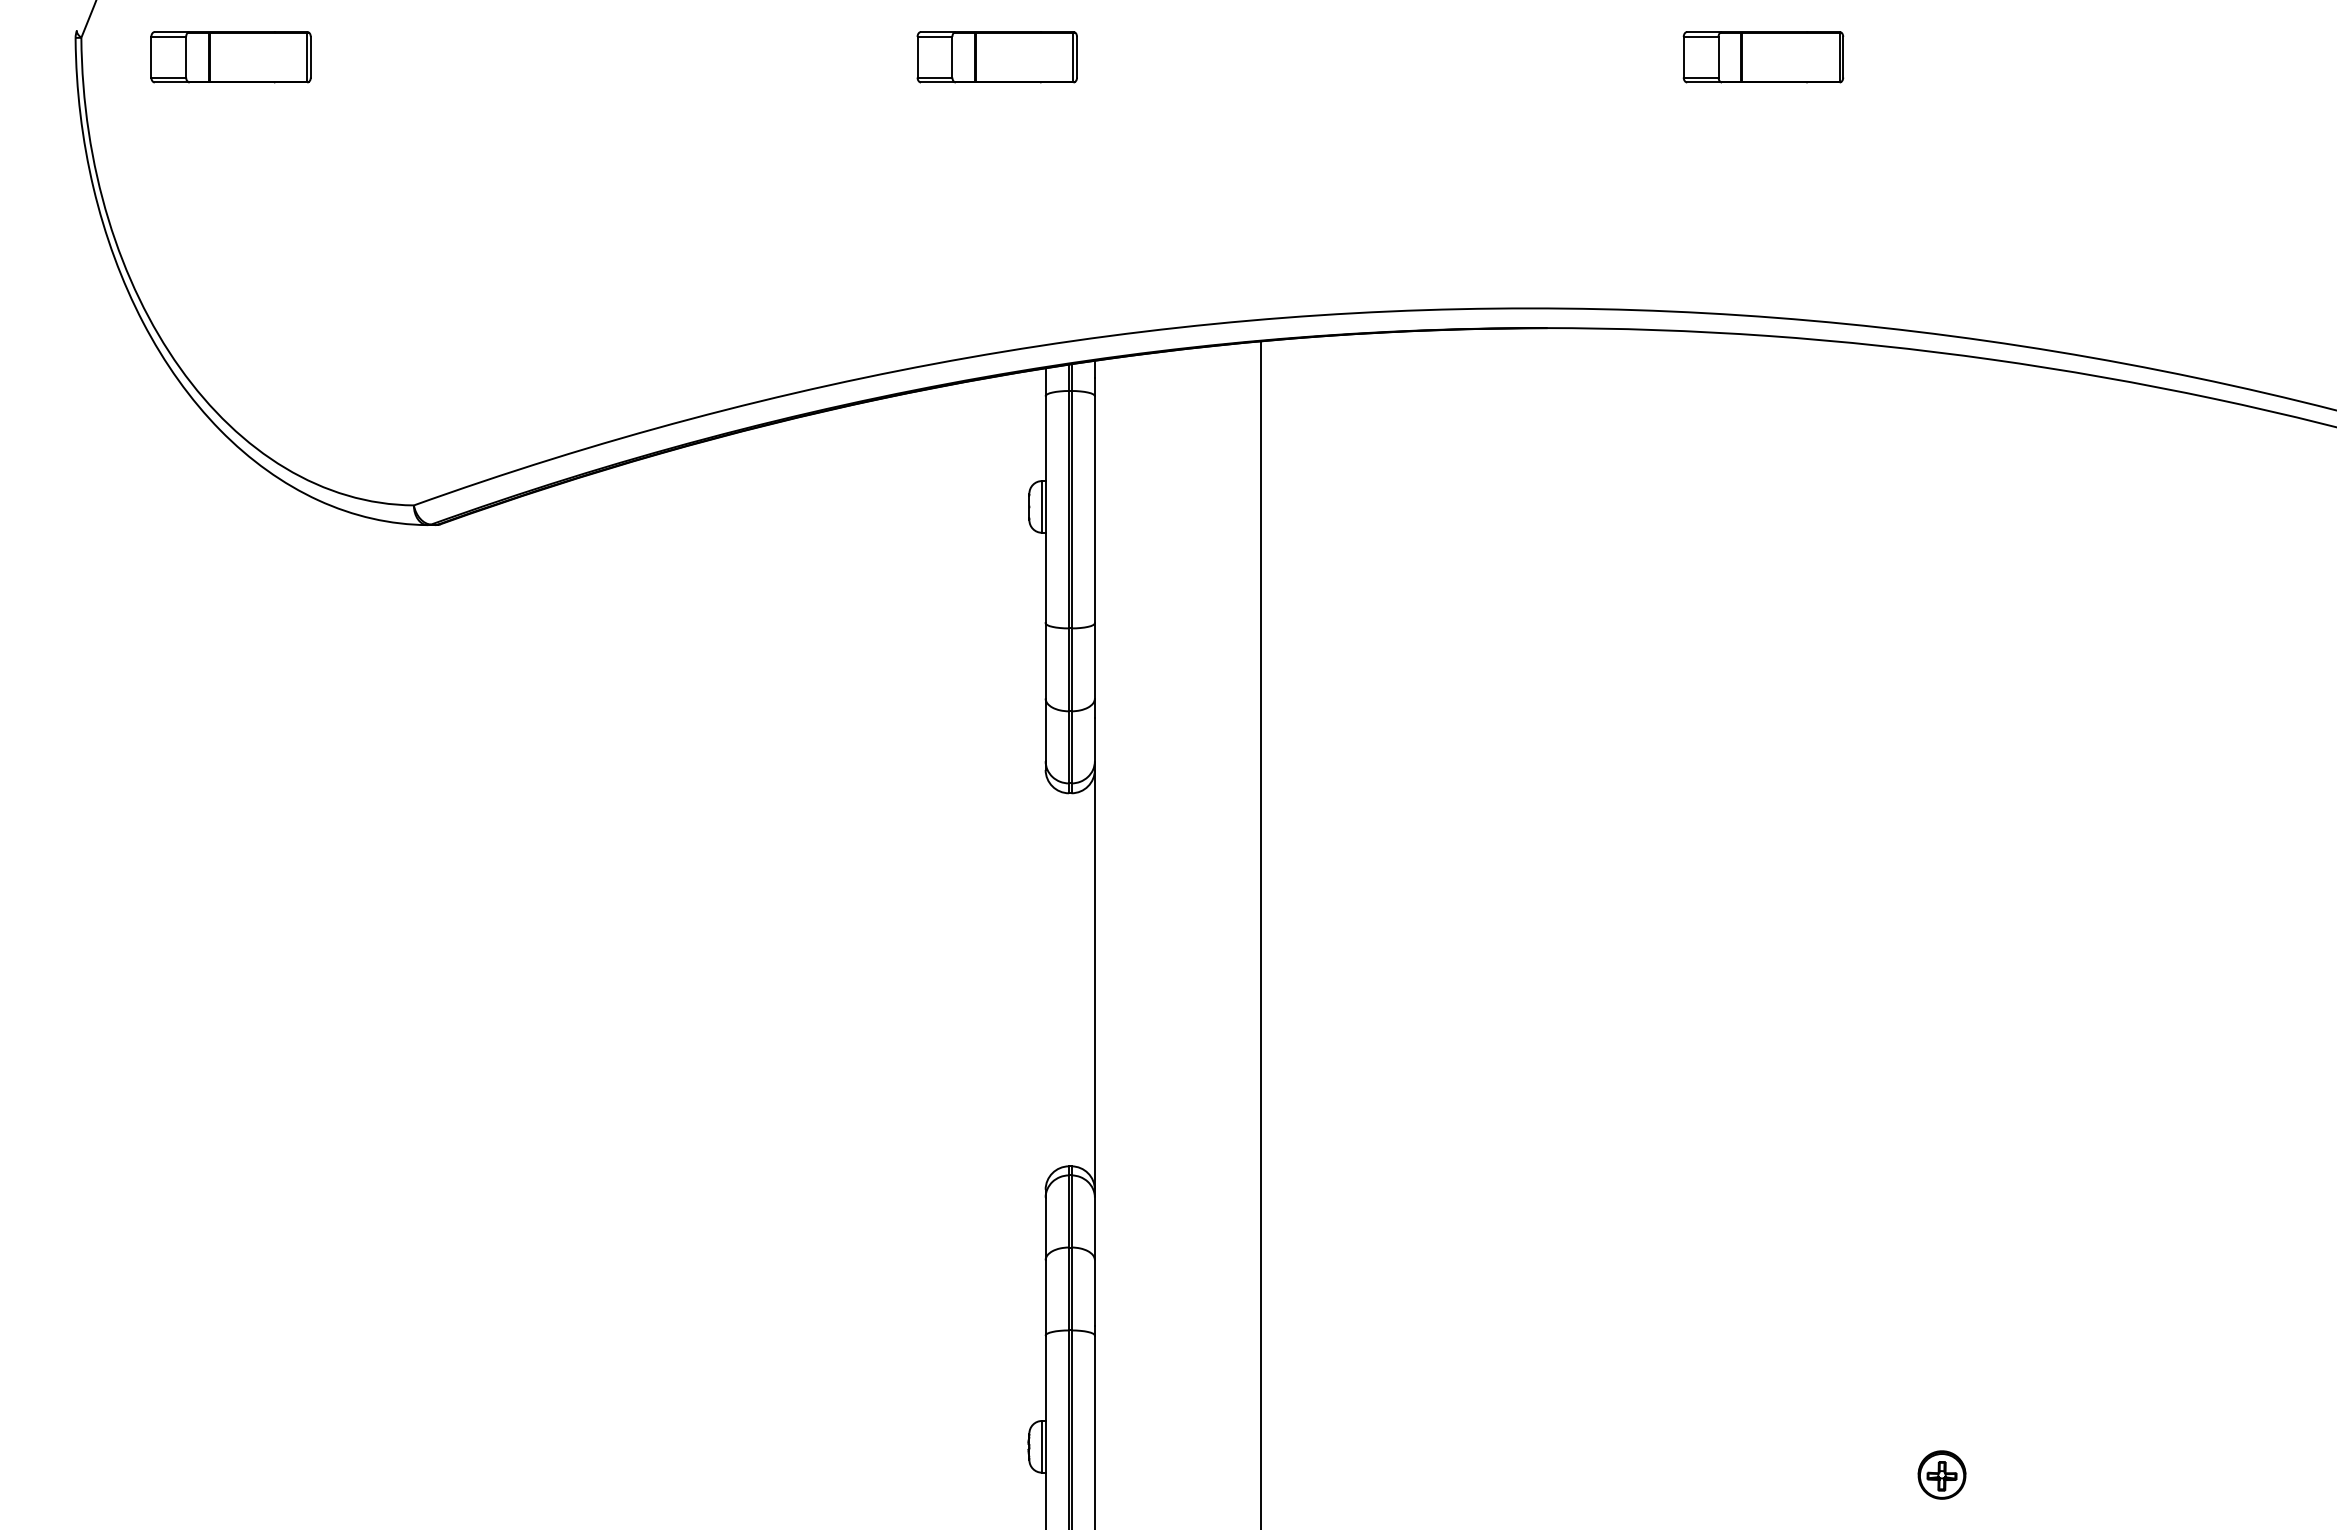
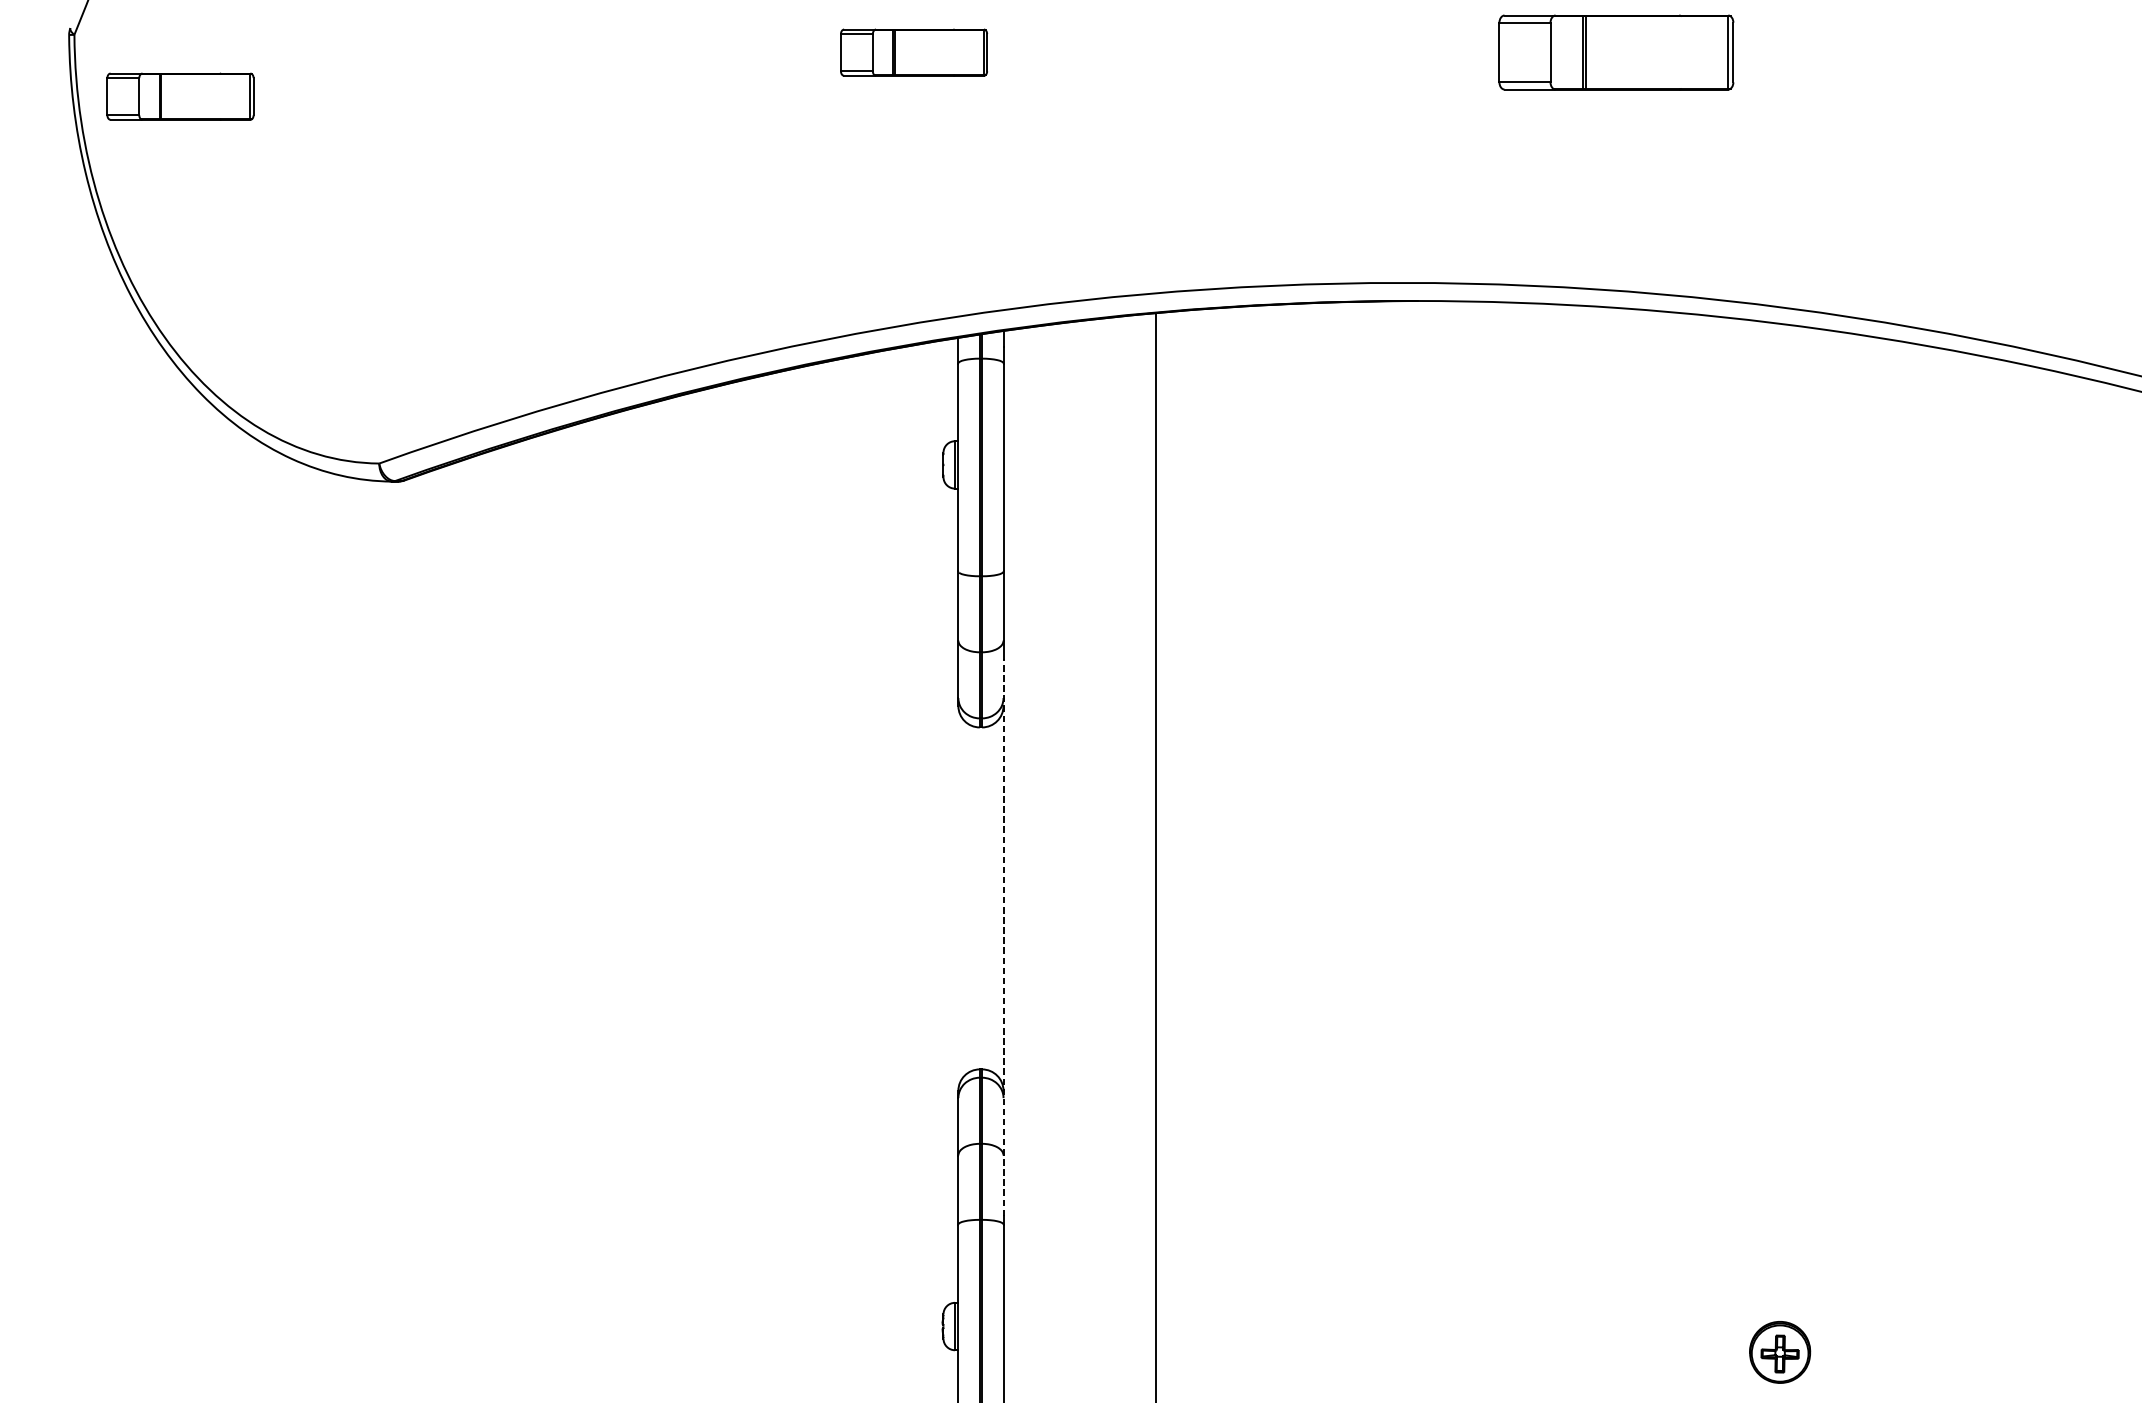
part: (230, 57) -> (179, 96), moved
part: (1763, 57) -> (1616, 52), size x1.6
line: (1094, 1021) -> (1003, 936), solid -> dashed
part: (1941, 1474) -> (1779, 1351), size x1.4

